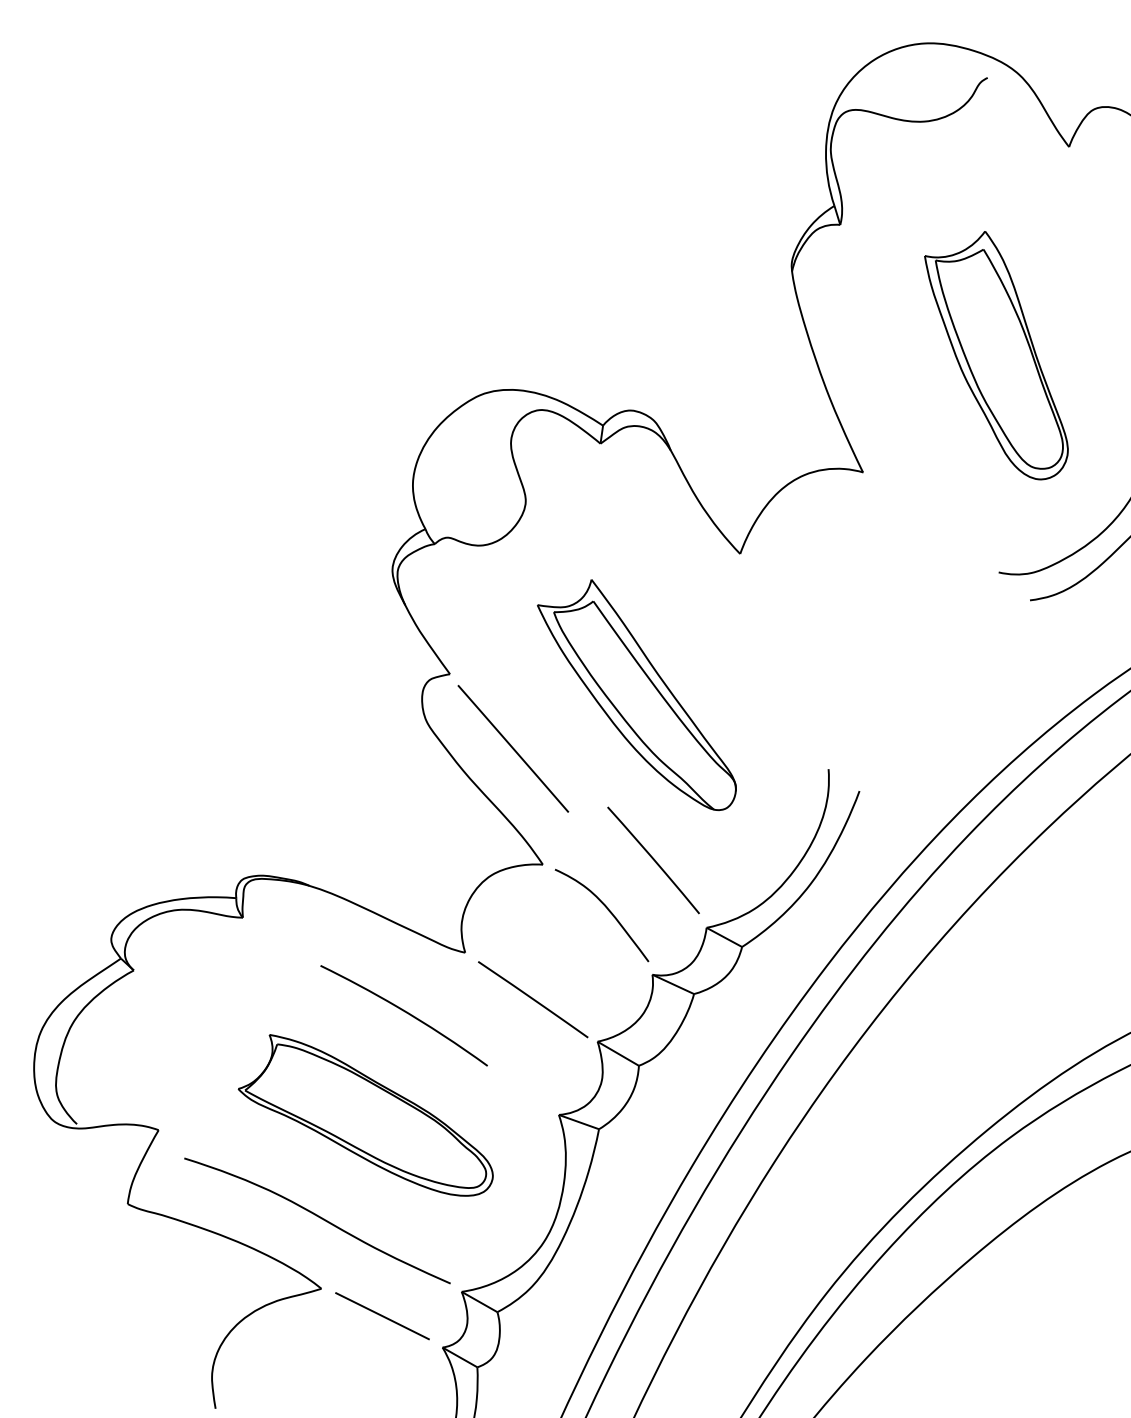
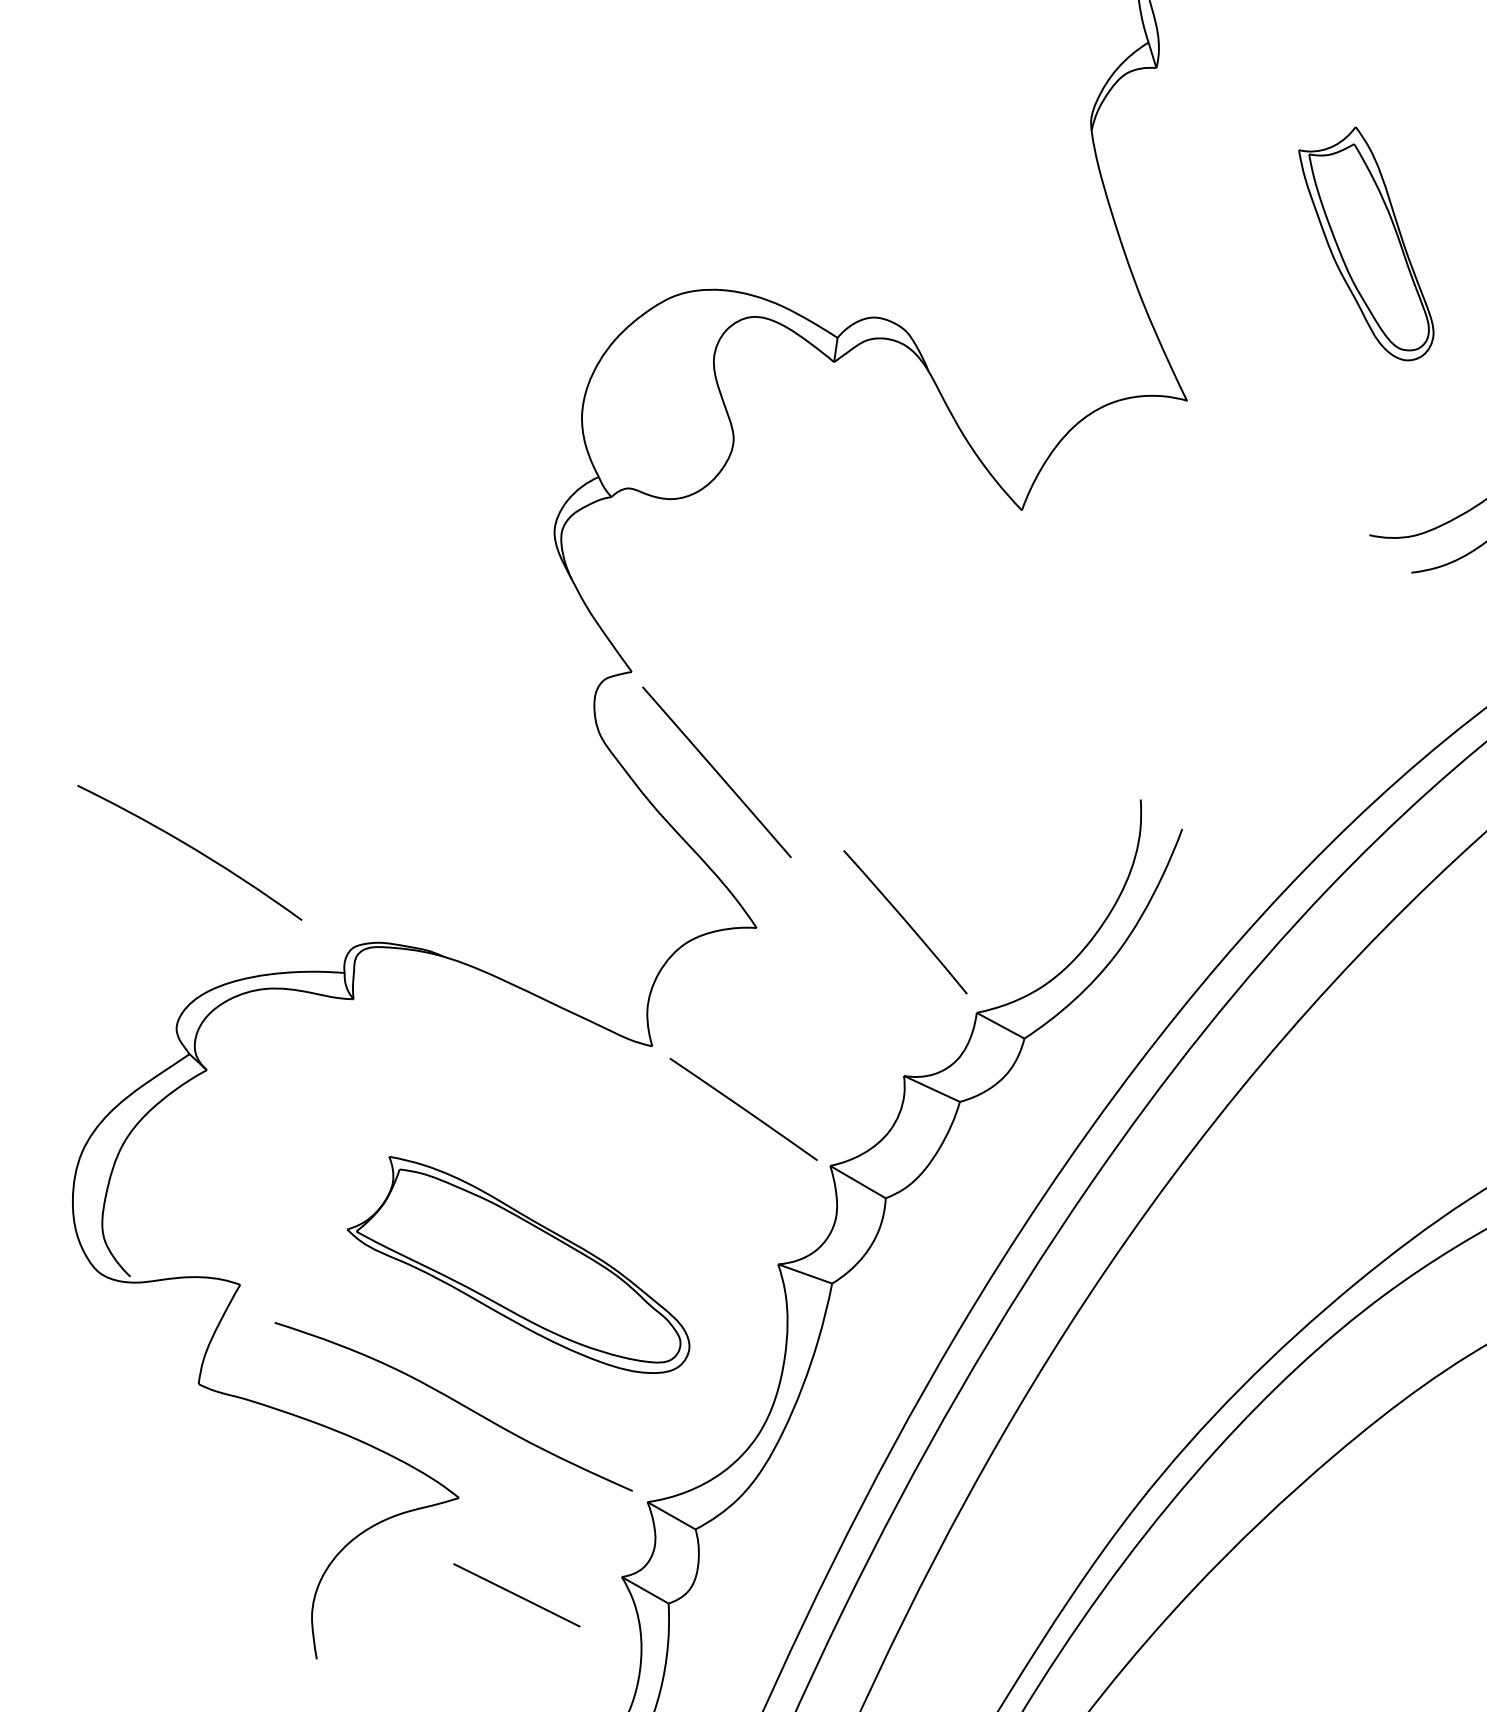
part: (996, 355) -> (1366, 243), size x0.7
part: (636, 695) -> (882, 700), removed
curve: (608, 911) -> (844, 990), removed
curve: (404, 1012) -> (190, 848), moved
line: (382, 1316) -> (516, 1595), moved

